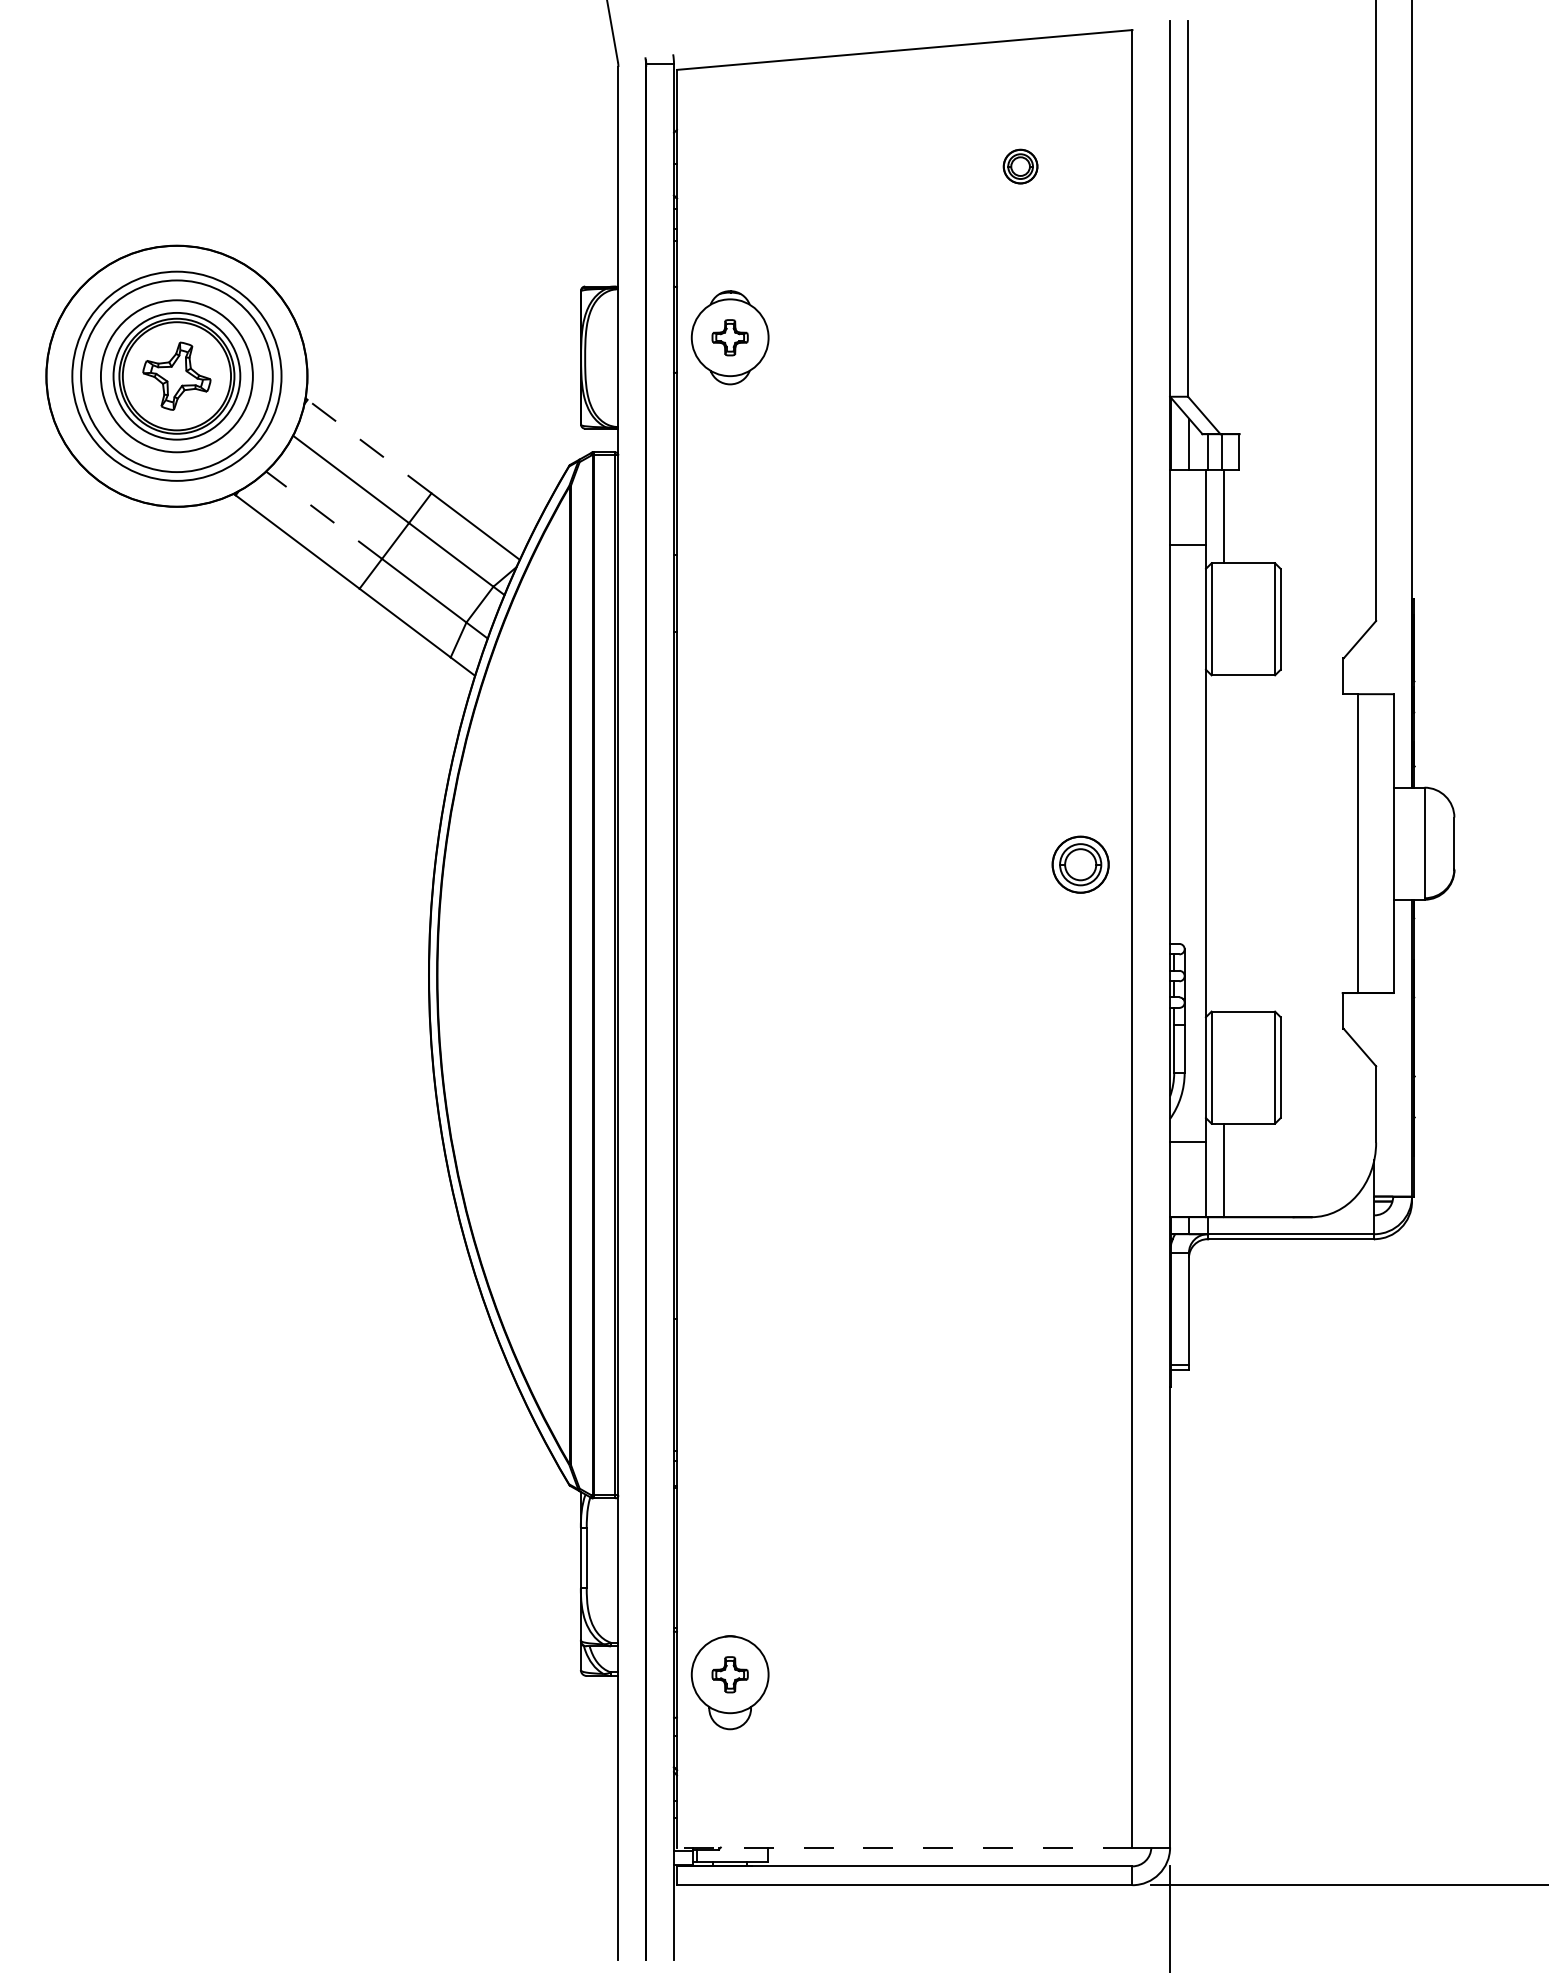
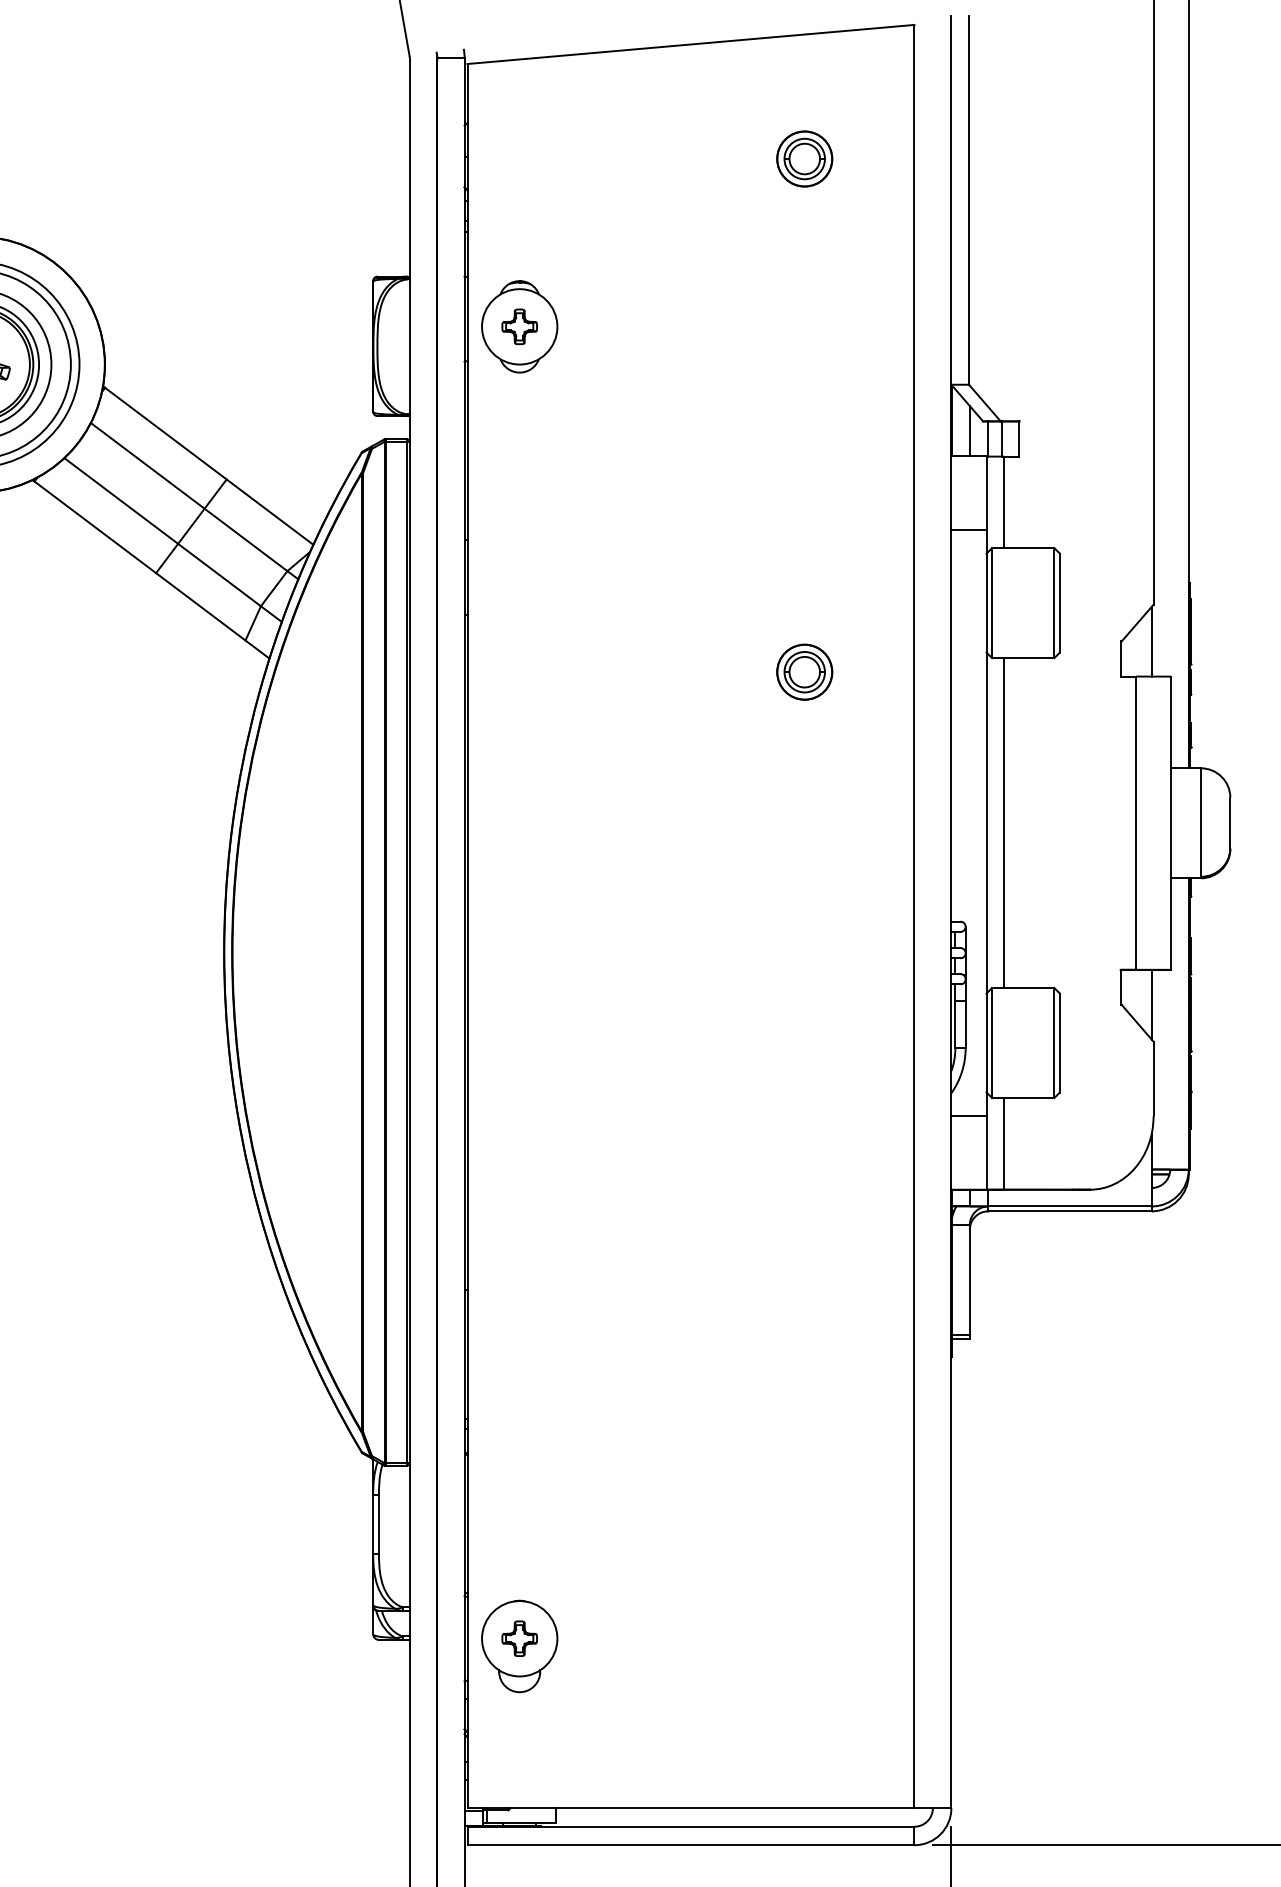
part: (1020, 166) -> (804, 158), size x1.67
line: (369, 446) -> (165, 433), dashed -> solid
line: (324, 515) -> (121, 501), dashed -> solid
line: (1374, 658) -> (1151, 641), added
line: (1223, 843) -> (1003, 823), added
part: (1080, 864) -> (804, 671), moved
line: (1374, 1028) -> (1151, 1004), added
line: (904, 1847) -> (690, 1808), dashed -> solid

